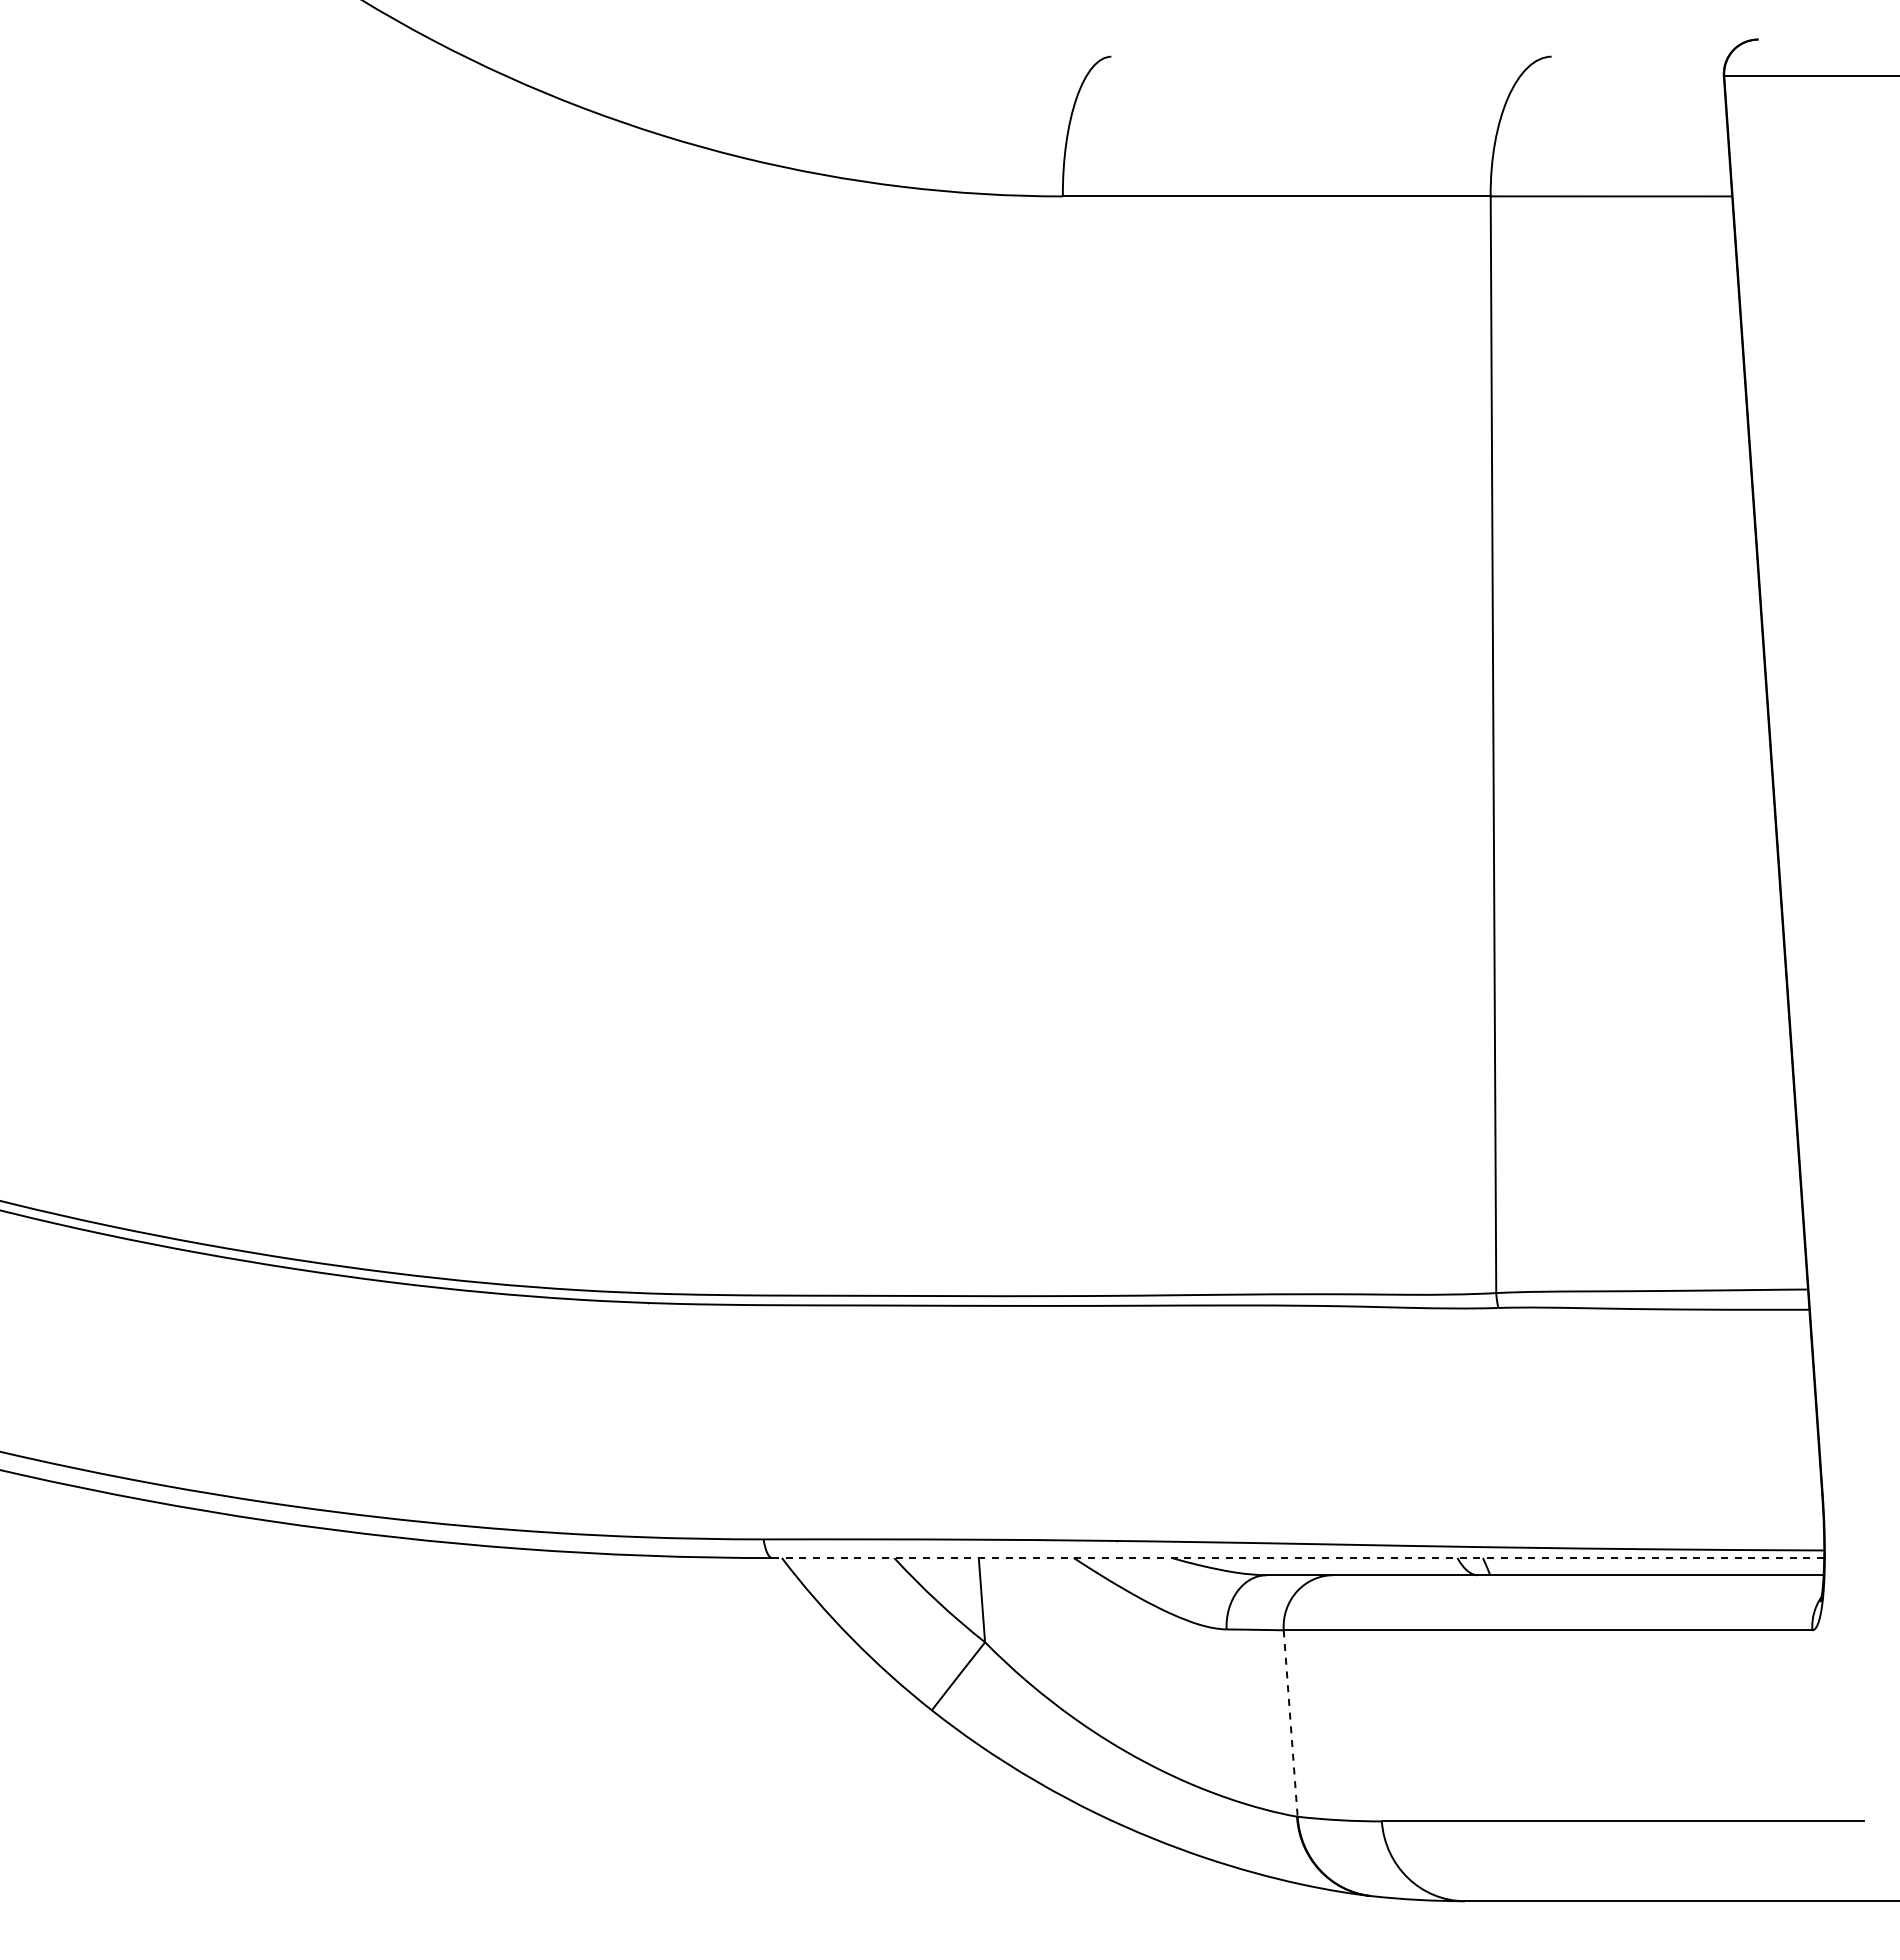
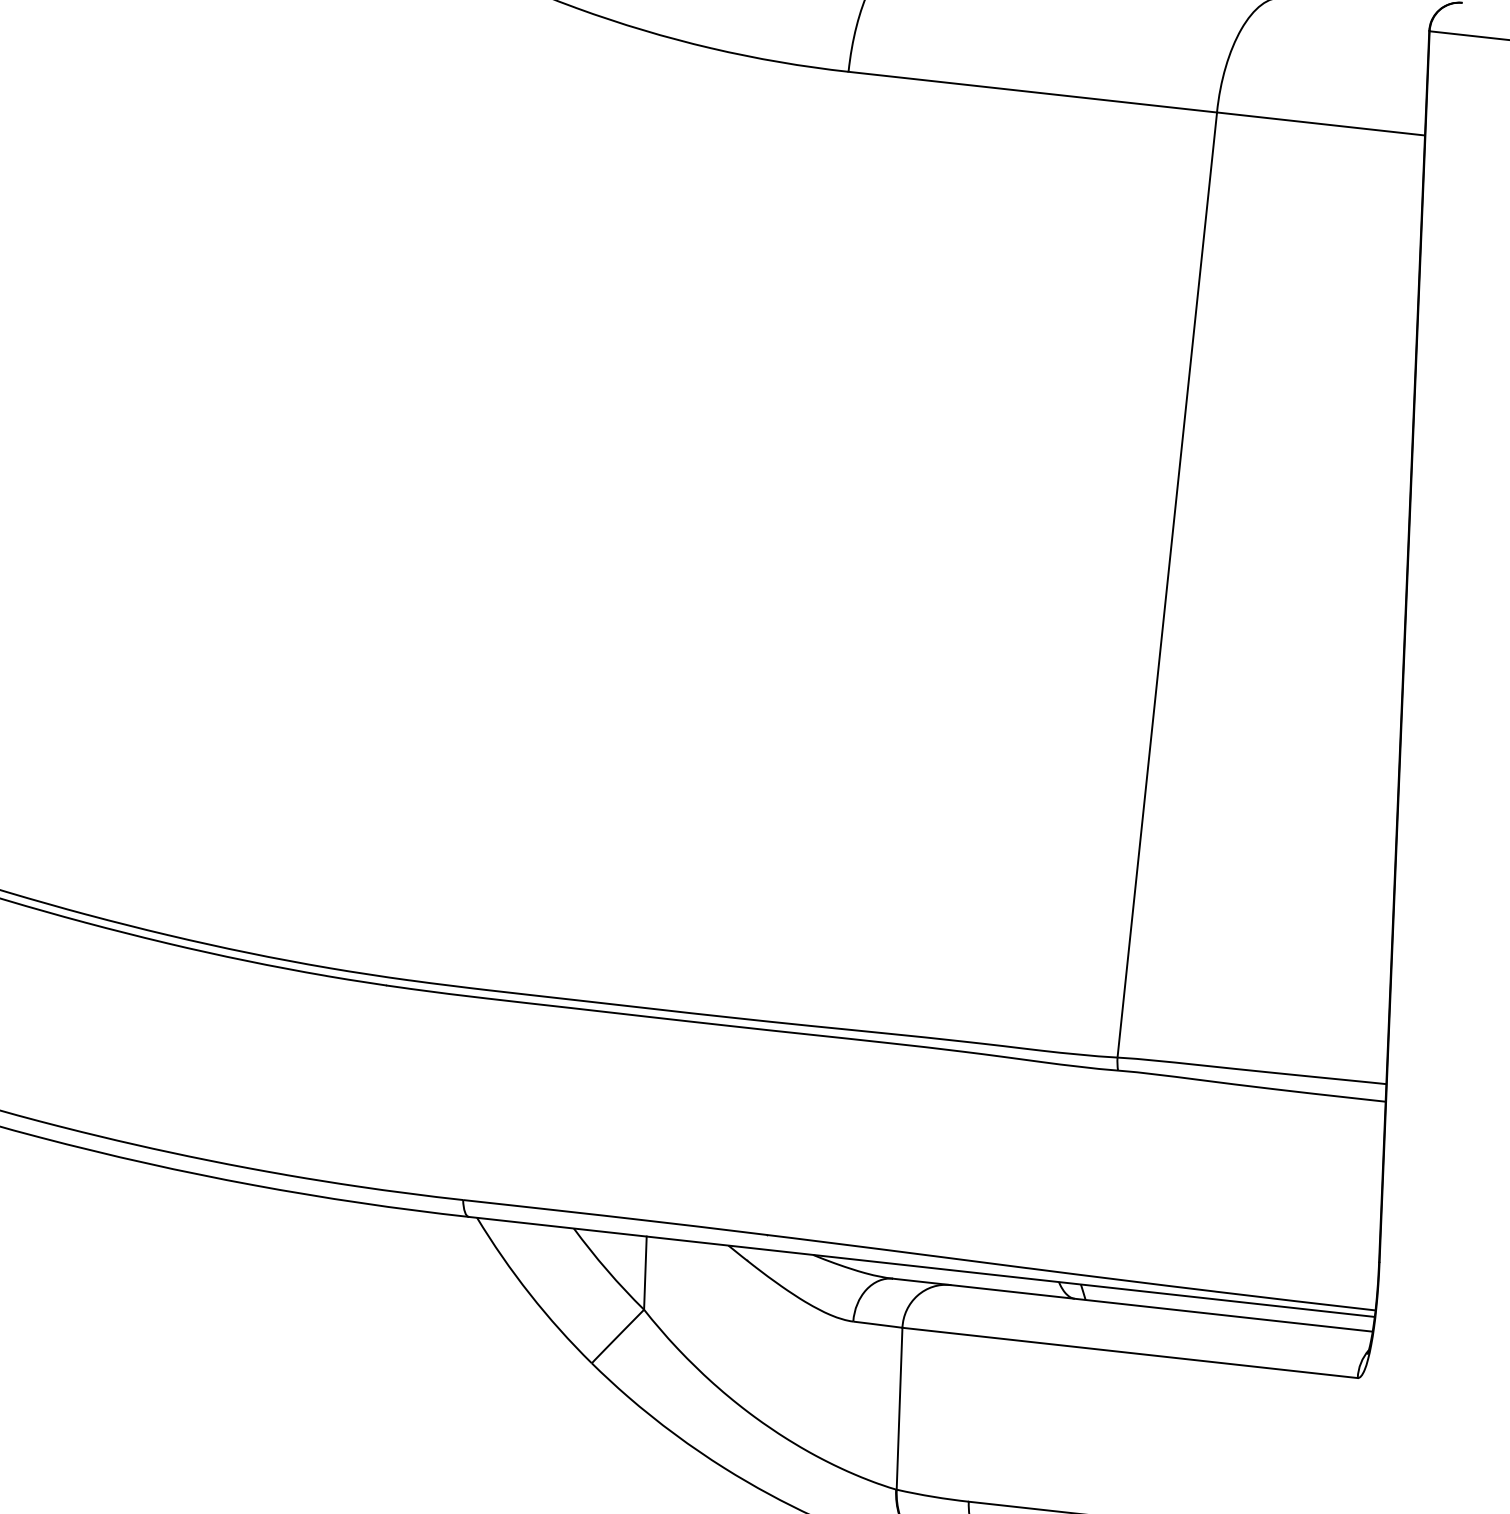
line: (1298, 1558) -> (921, 1267), dashed -> solid
line: (1290, 1724) -> (899, 1409), dashed -> solid

